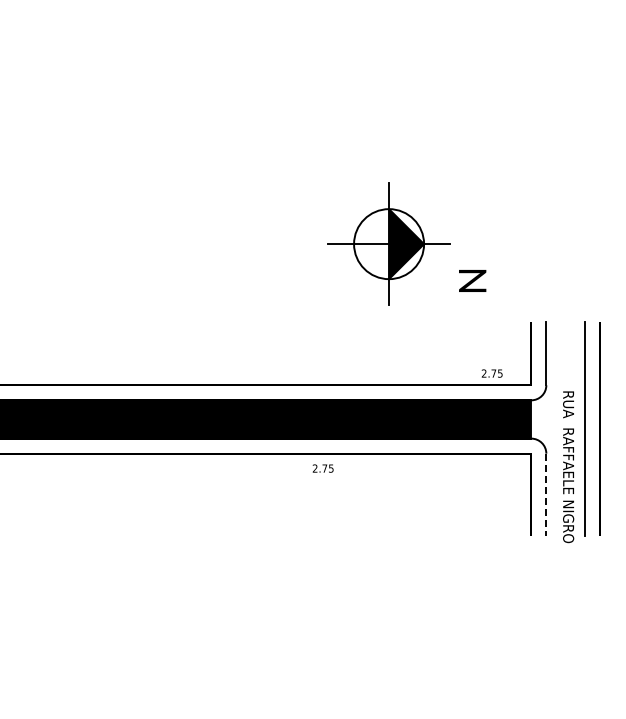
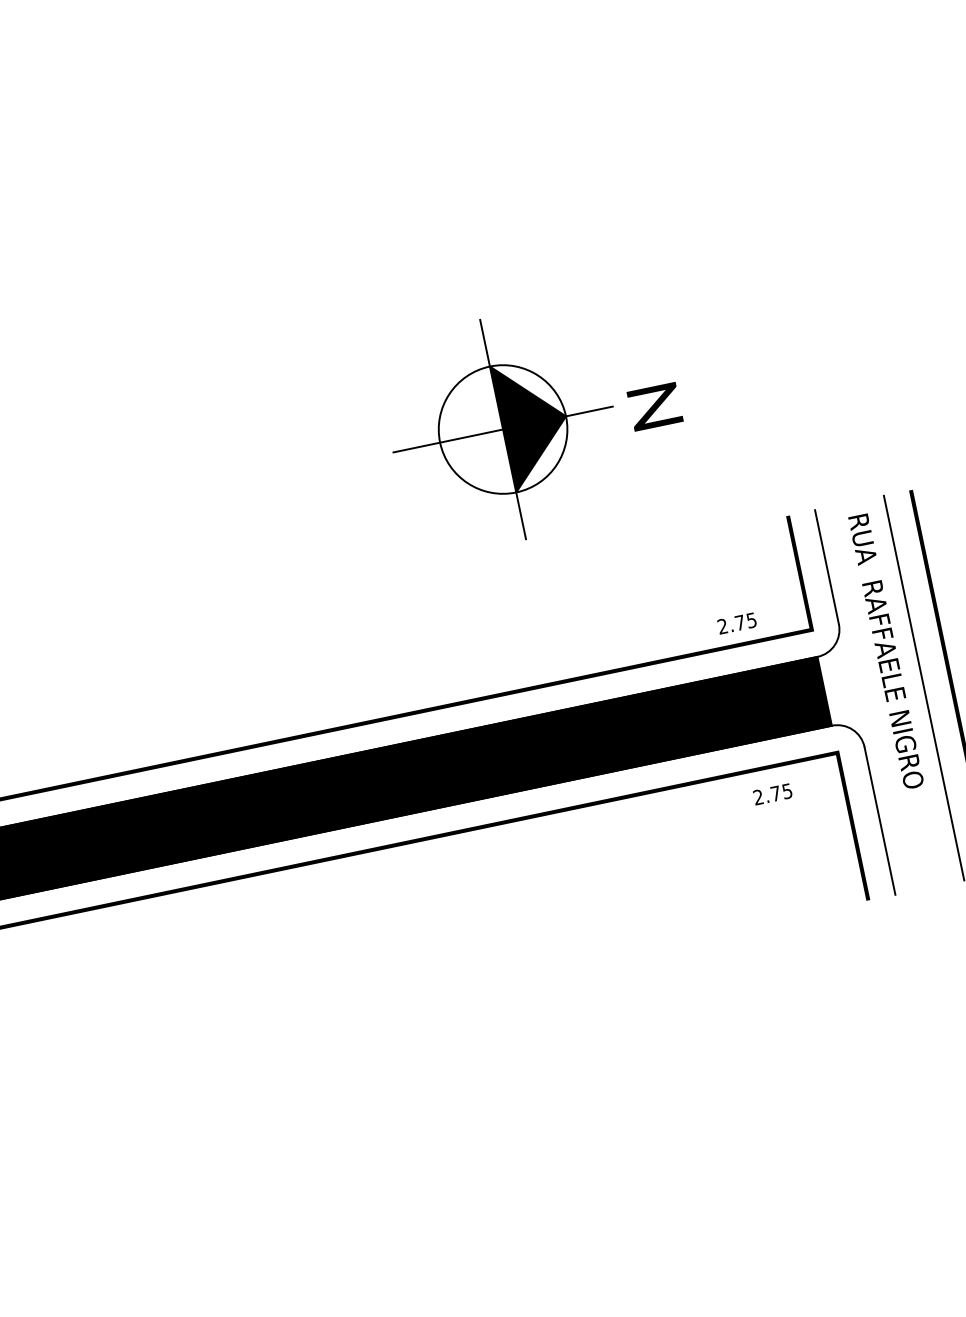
text: (472, 280) -> (654, 405), moved
text: (568, 467) -> (886, 652), moved
text: (322, 468) -> (771, 794), moved
line: (546, 495) -> (880, 822), dashed -> solid

